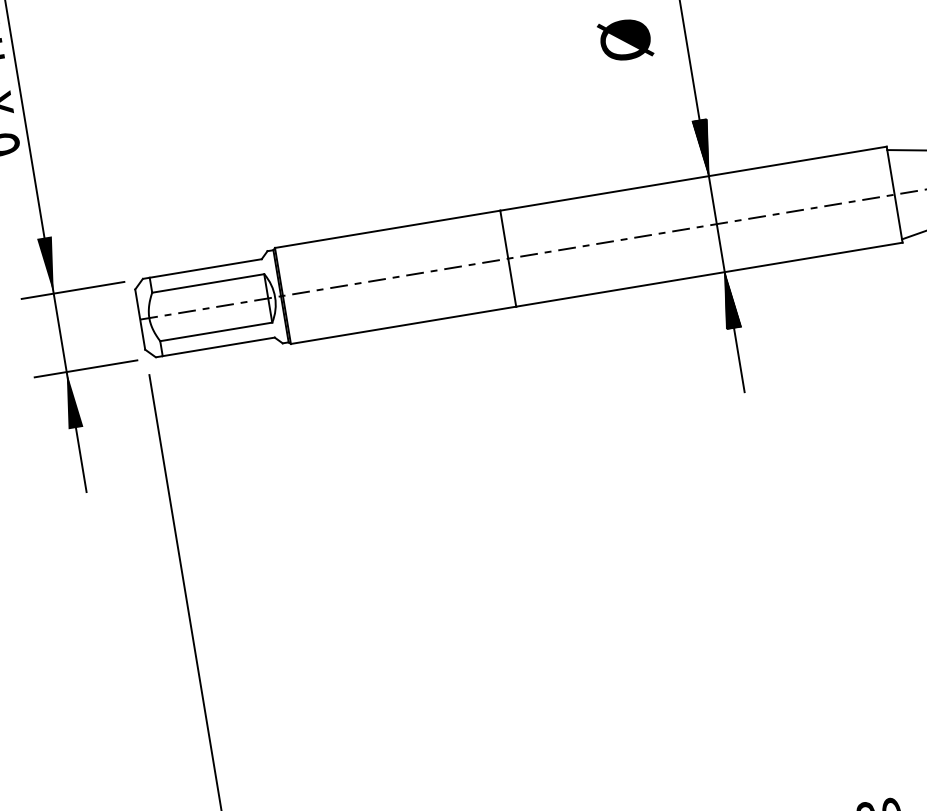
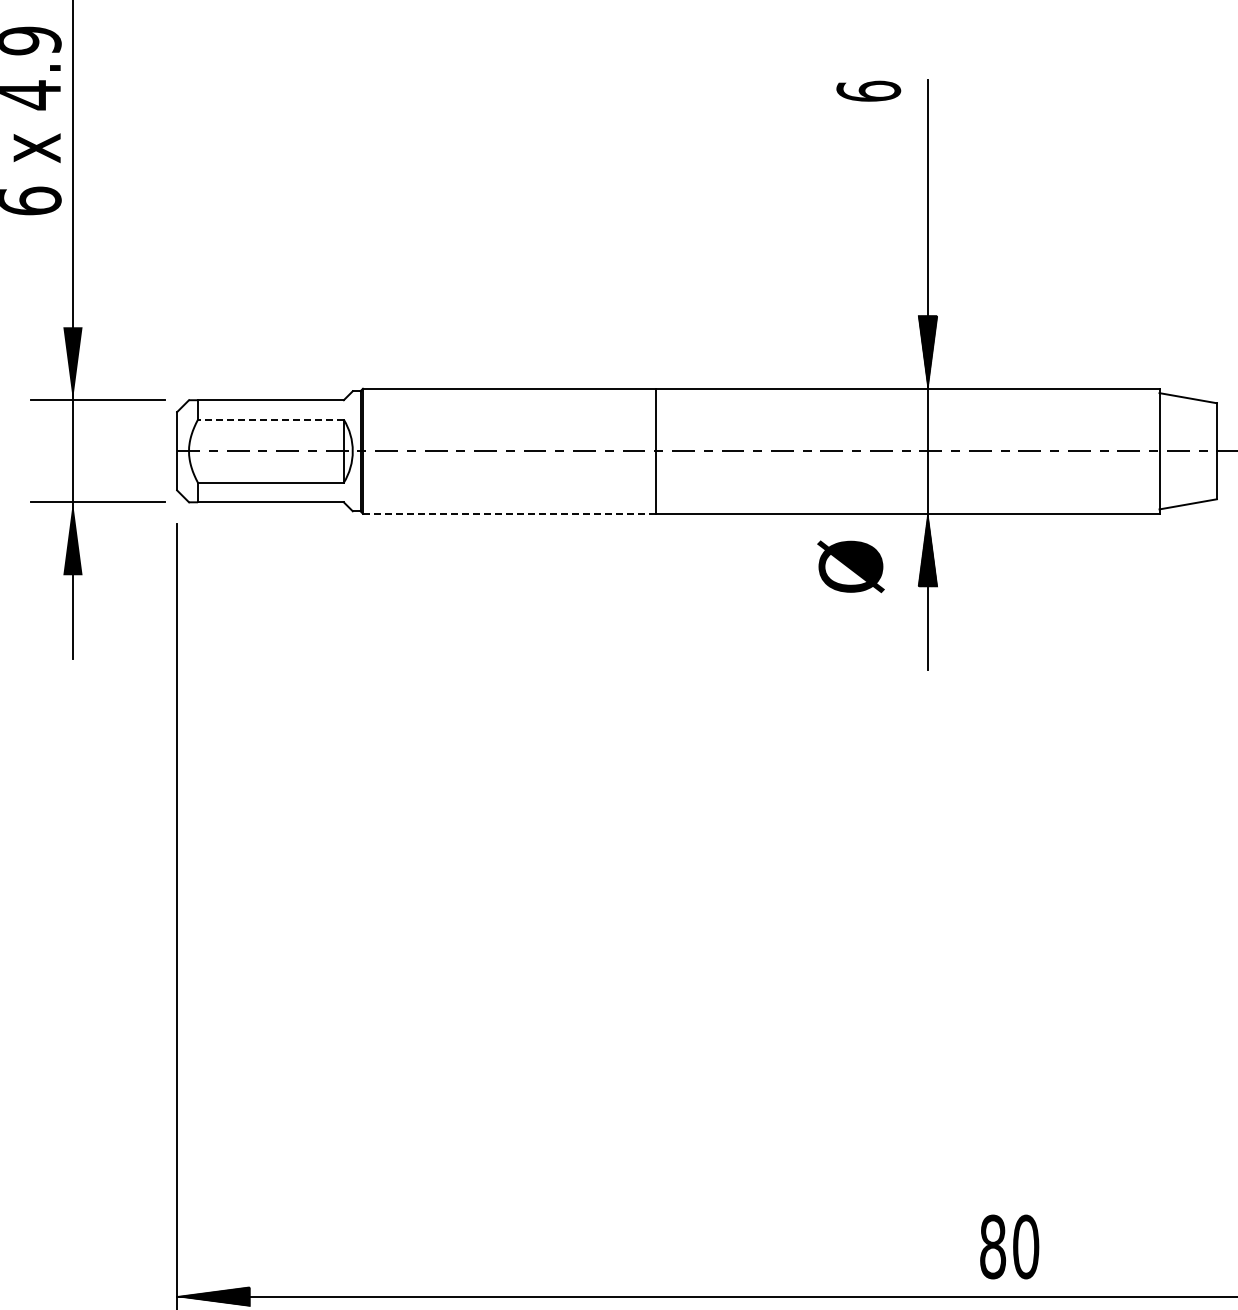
text: (625, 39) -> (850, 566), moved
line: (207, 283) -> (270, 419), solid -> dashed
line: (403, 325) -> (509, 513), solid -> dashed

